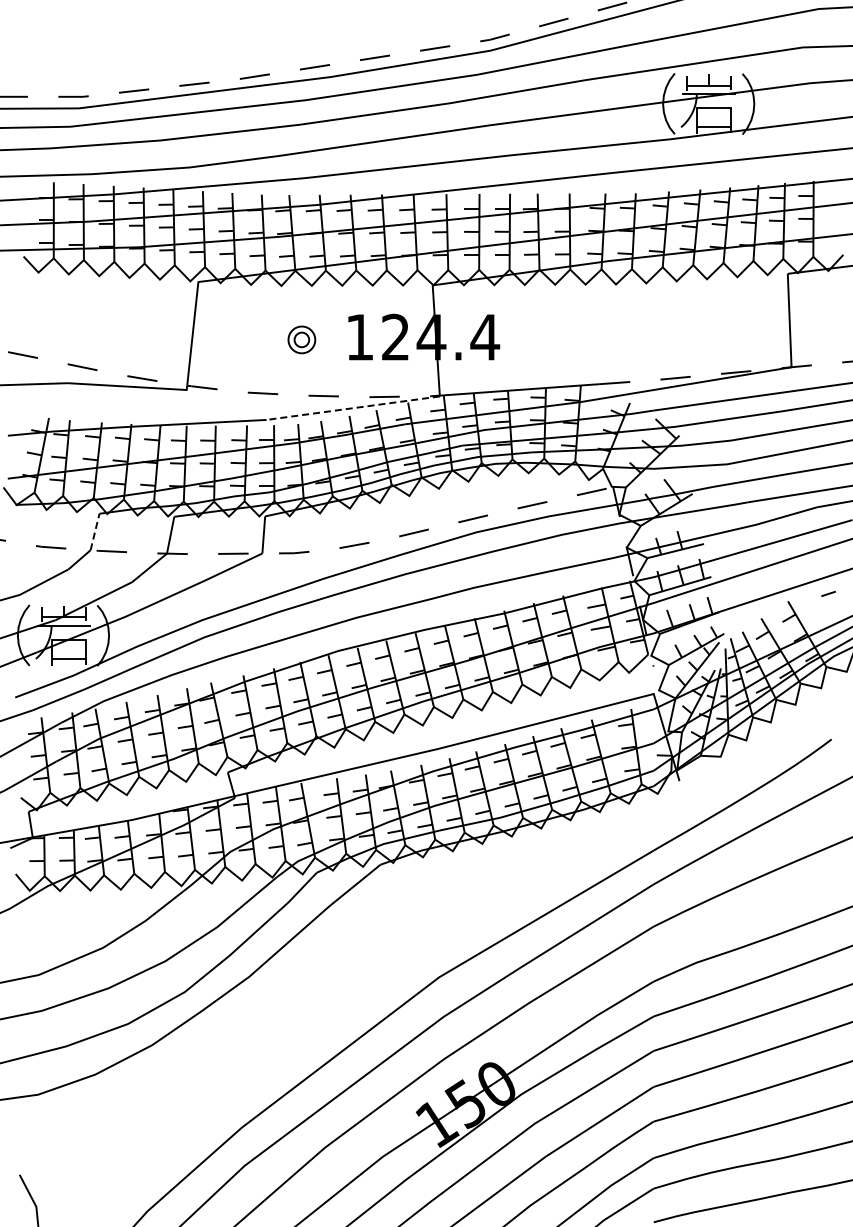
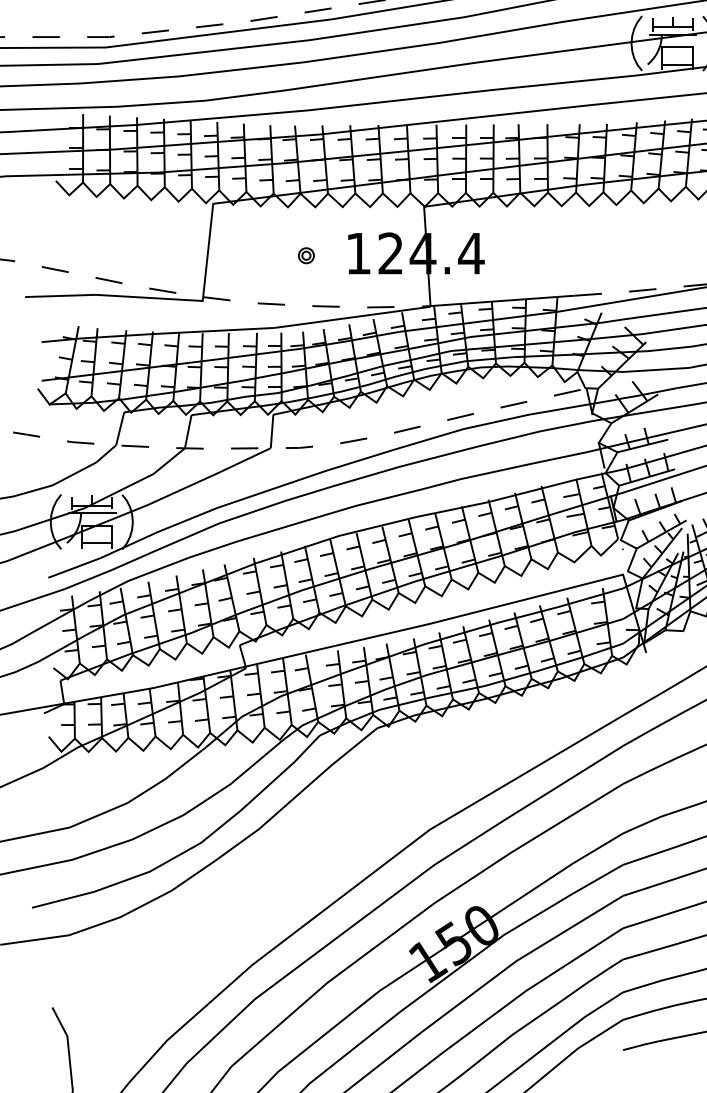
part: (301, 339) -> (306, 255), size x0.62
line: (352, 408) -> (351, 317), dashed -> solid
line: (95, 531) -> (120, 428), dashed -> solid

